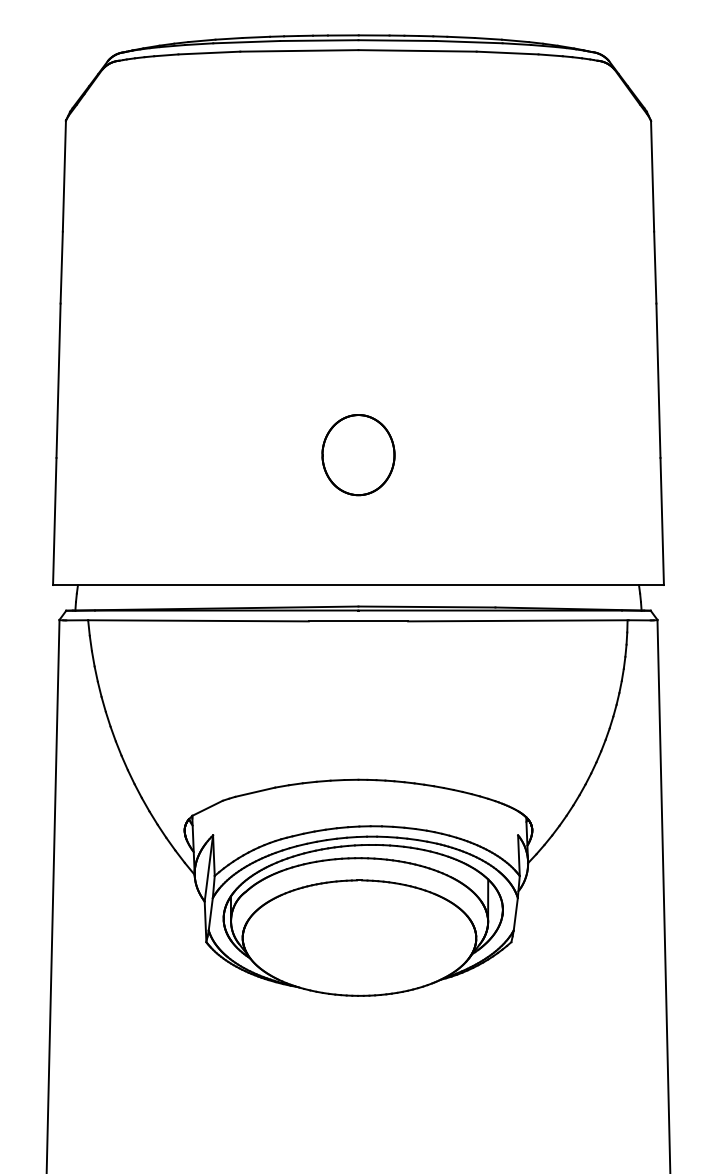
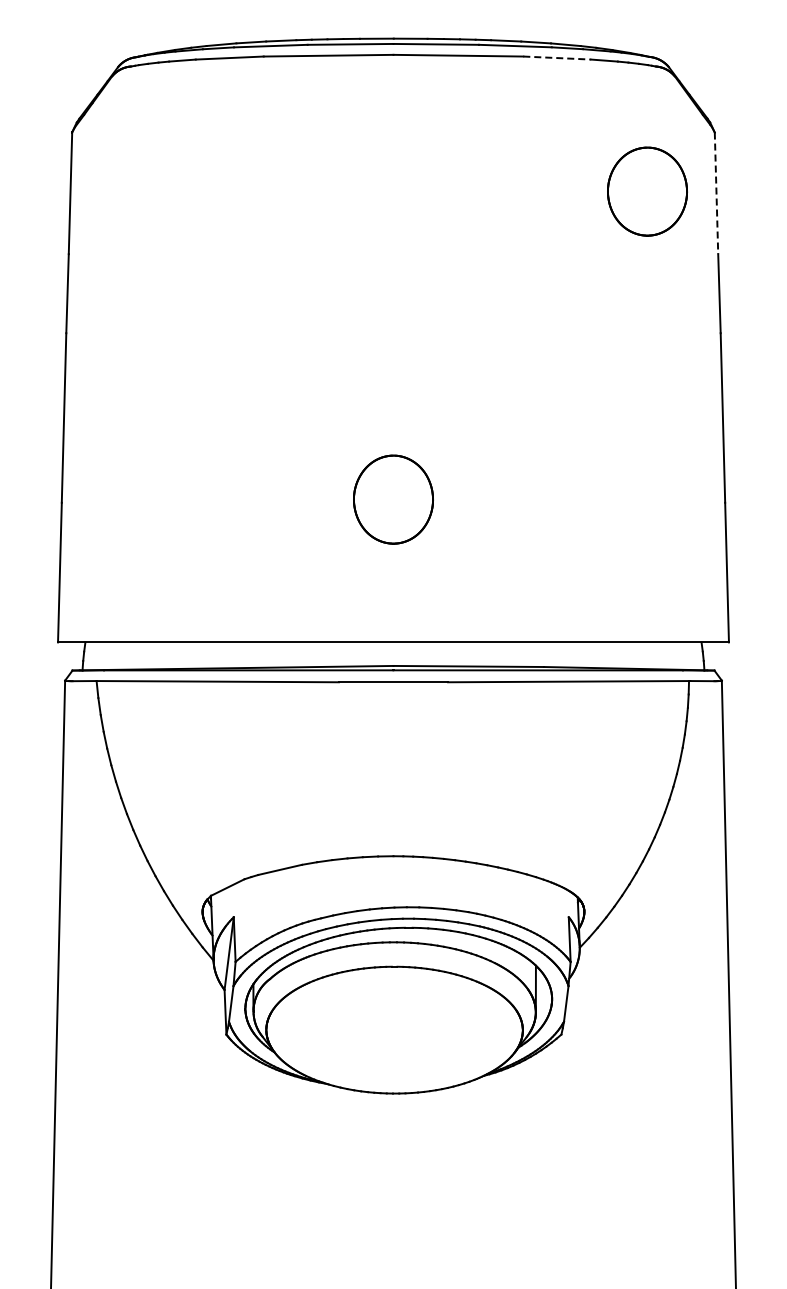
line: (507, 53) -> (557, 58), solid -> dashed
part: (589, 174) -> (647, 191), added
line: (652, 176) -> (716, 193), solid -> dashed

